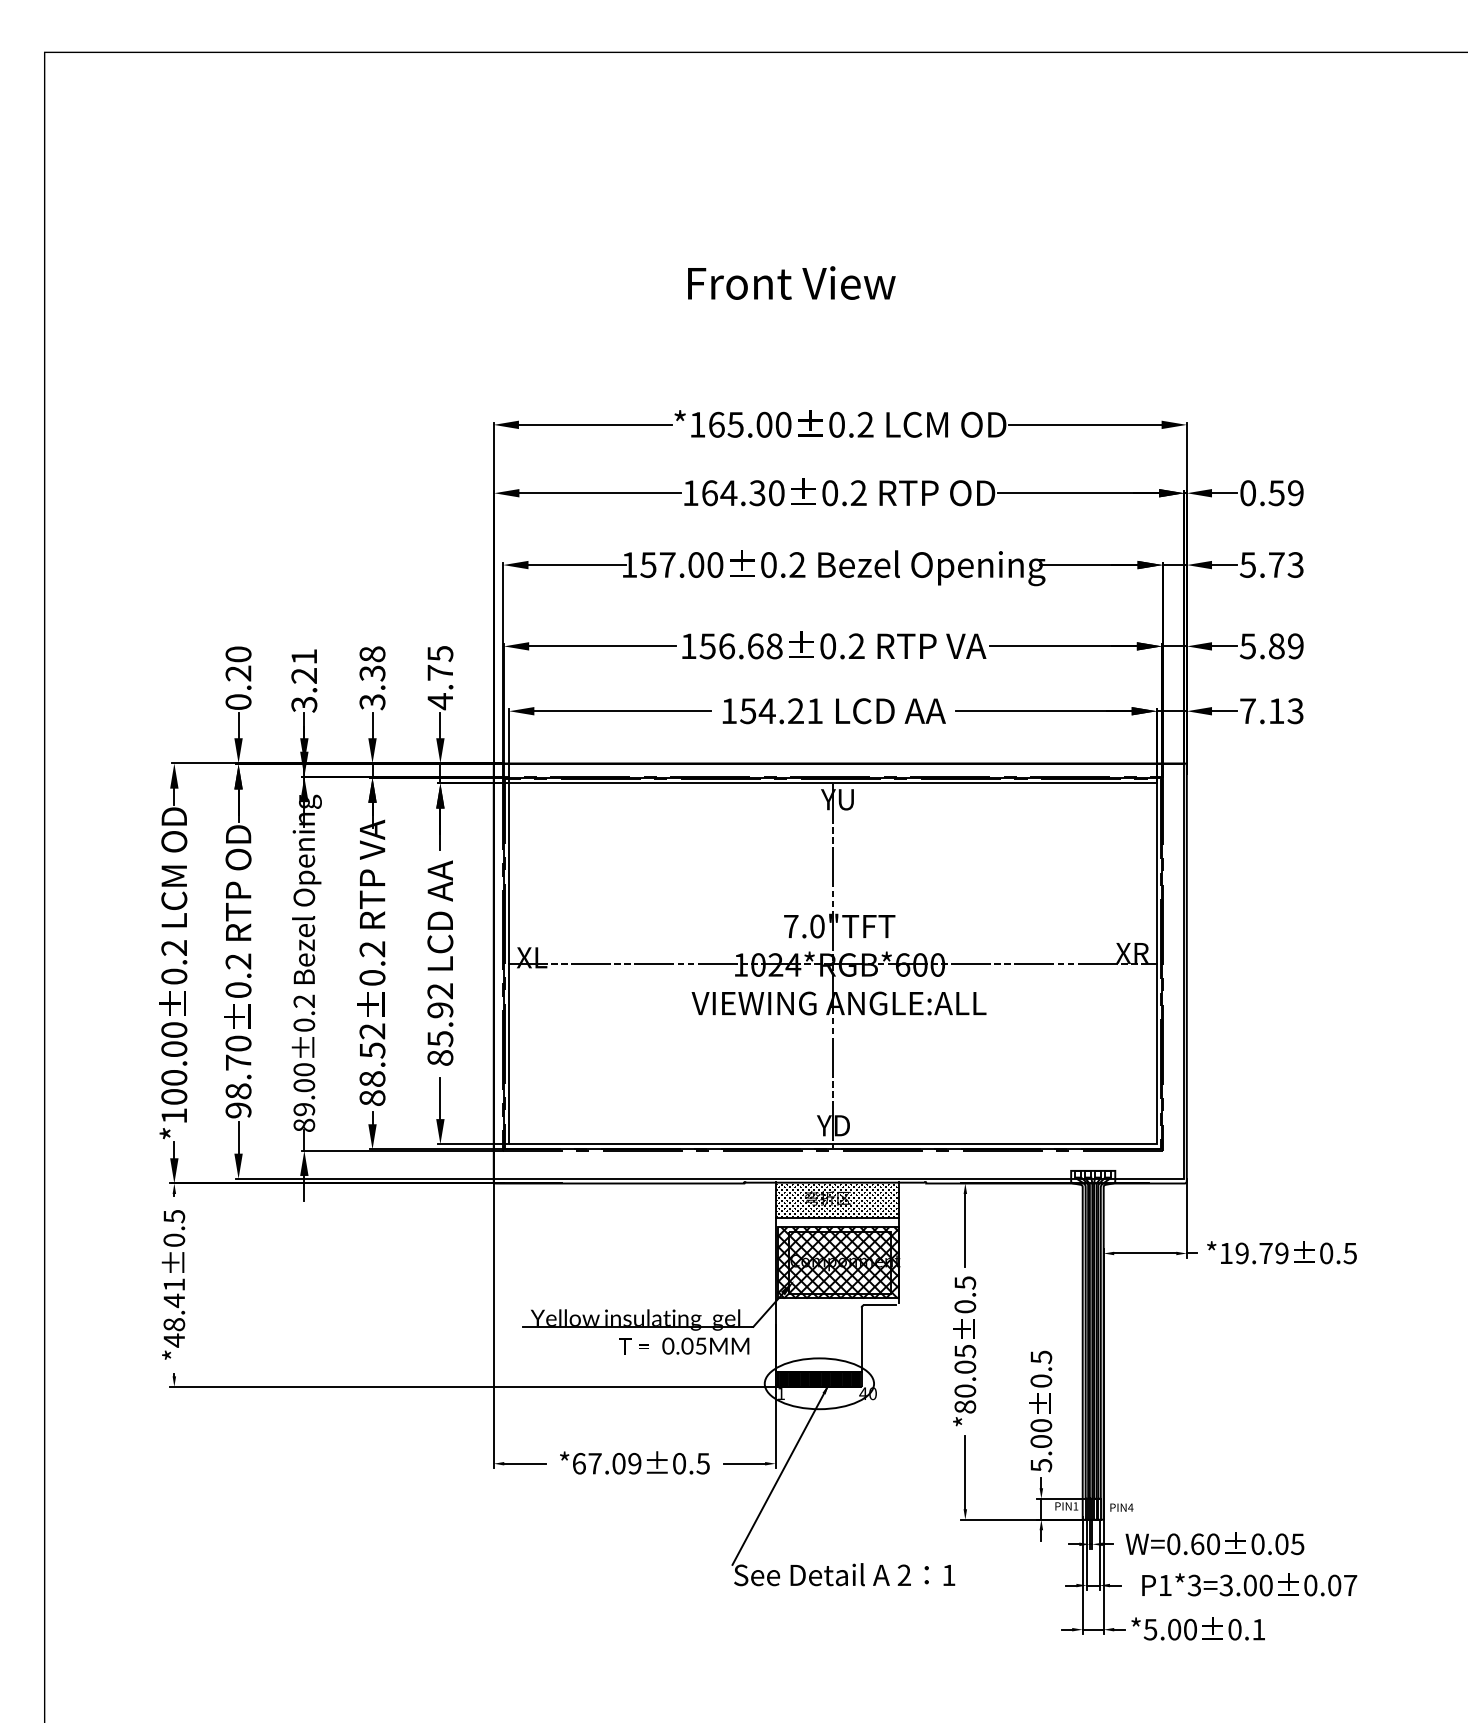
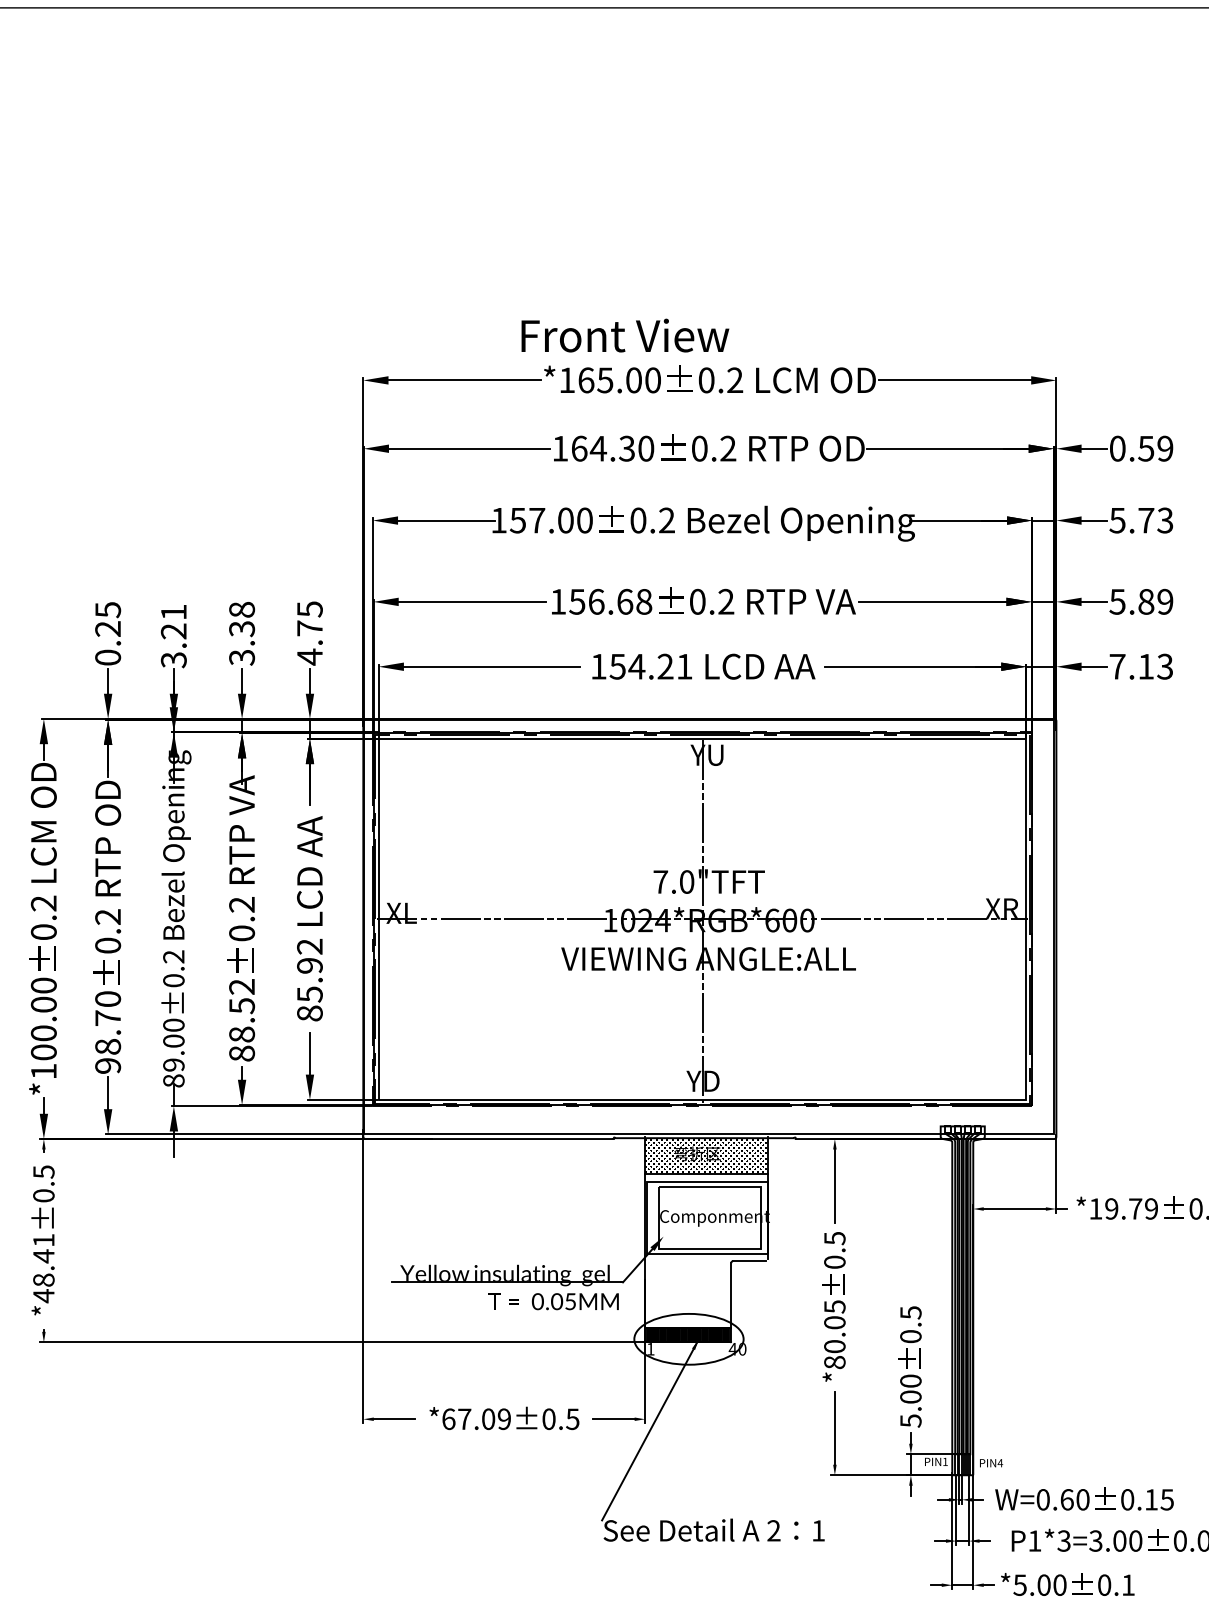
text: (791, 282) -> (625, 335), moved
text: (238, 654) -> (108, 610), 0.20 -> 0.25
hatch: (837, 1262) -> (707, 1218), removed
text: (1281, 1544) -> (1151, 1500), 0.05 -> 0.15

